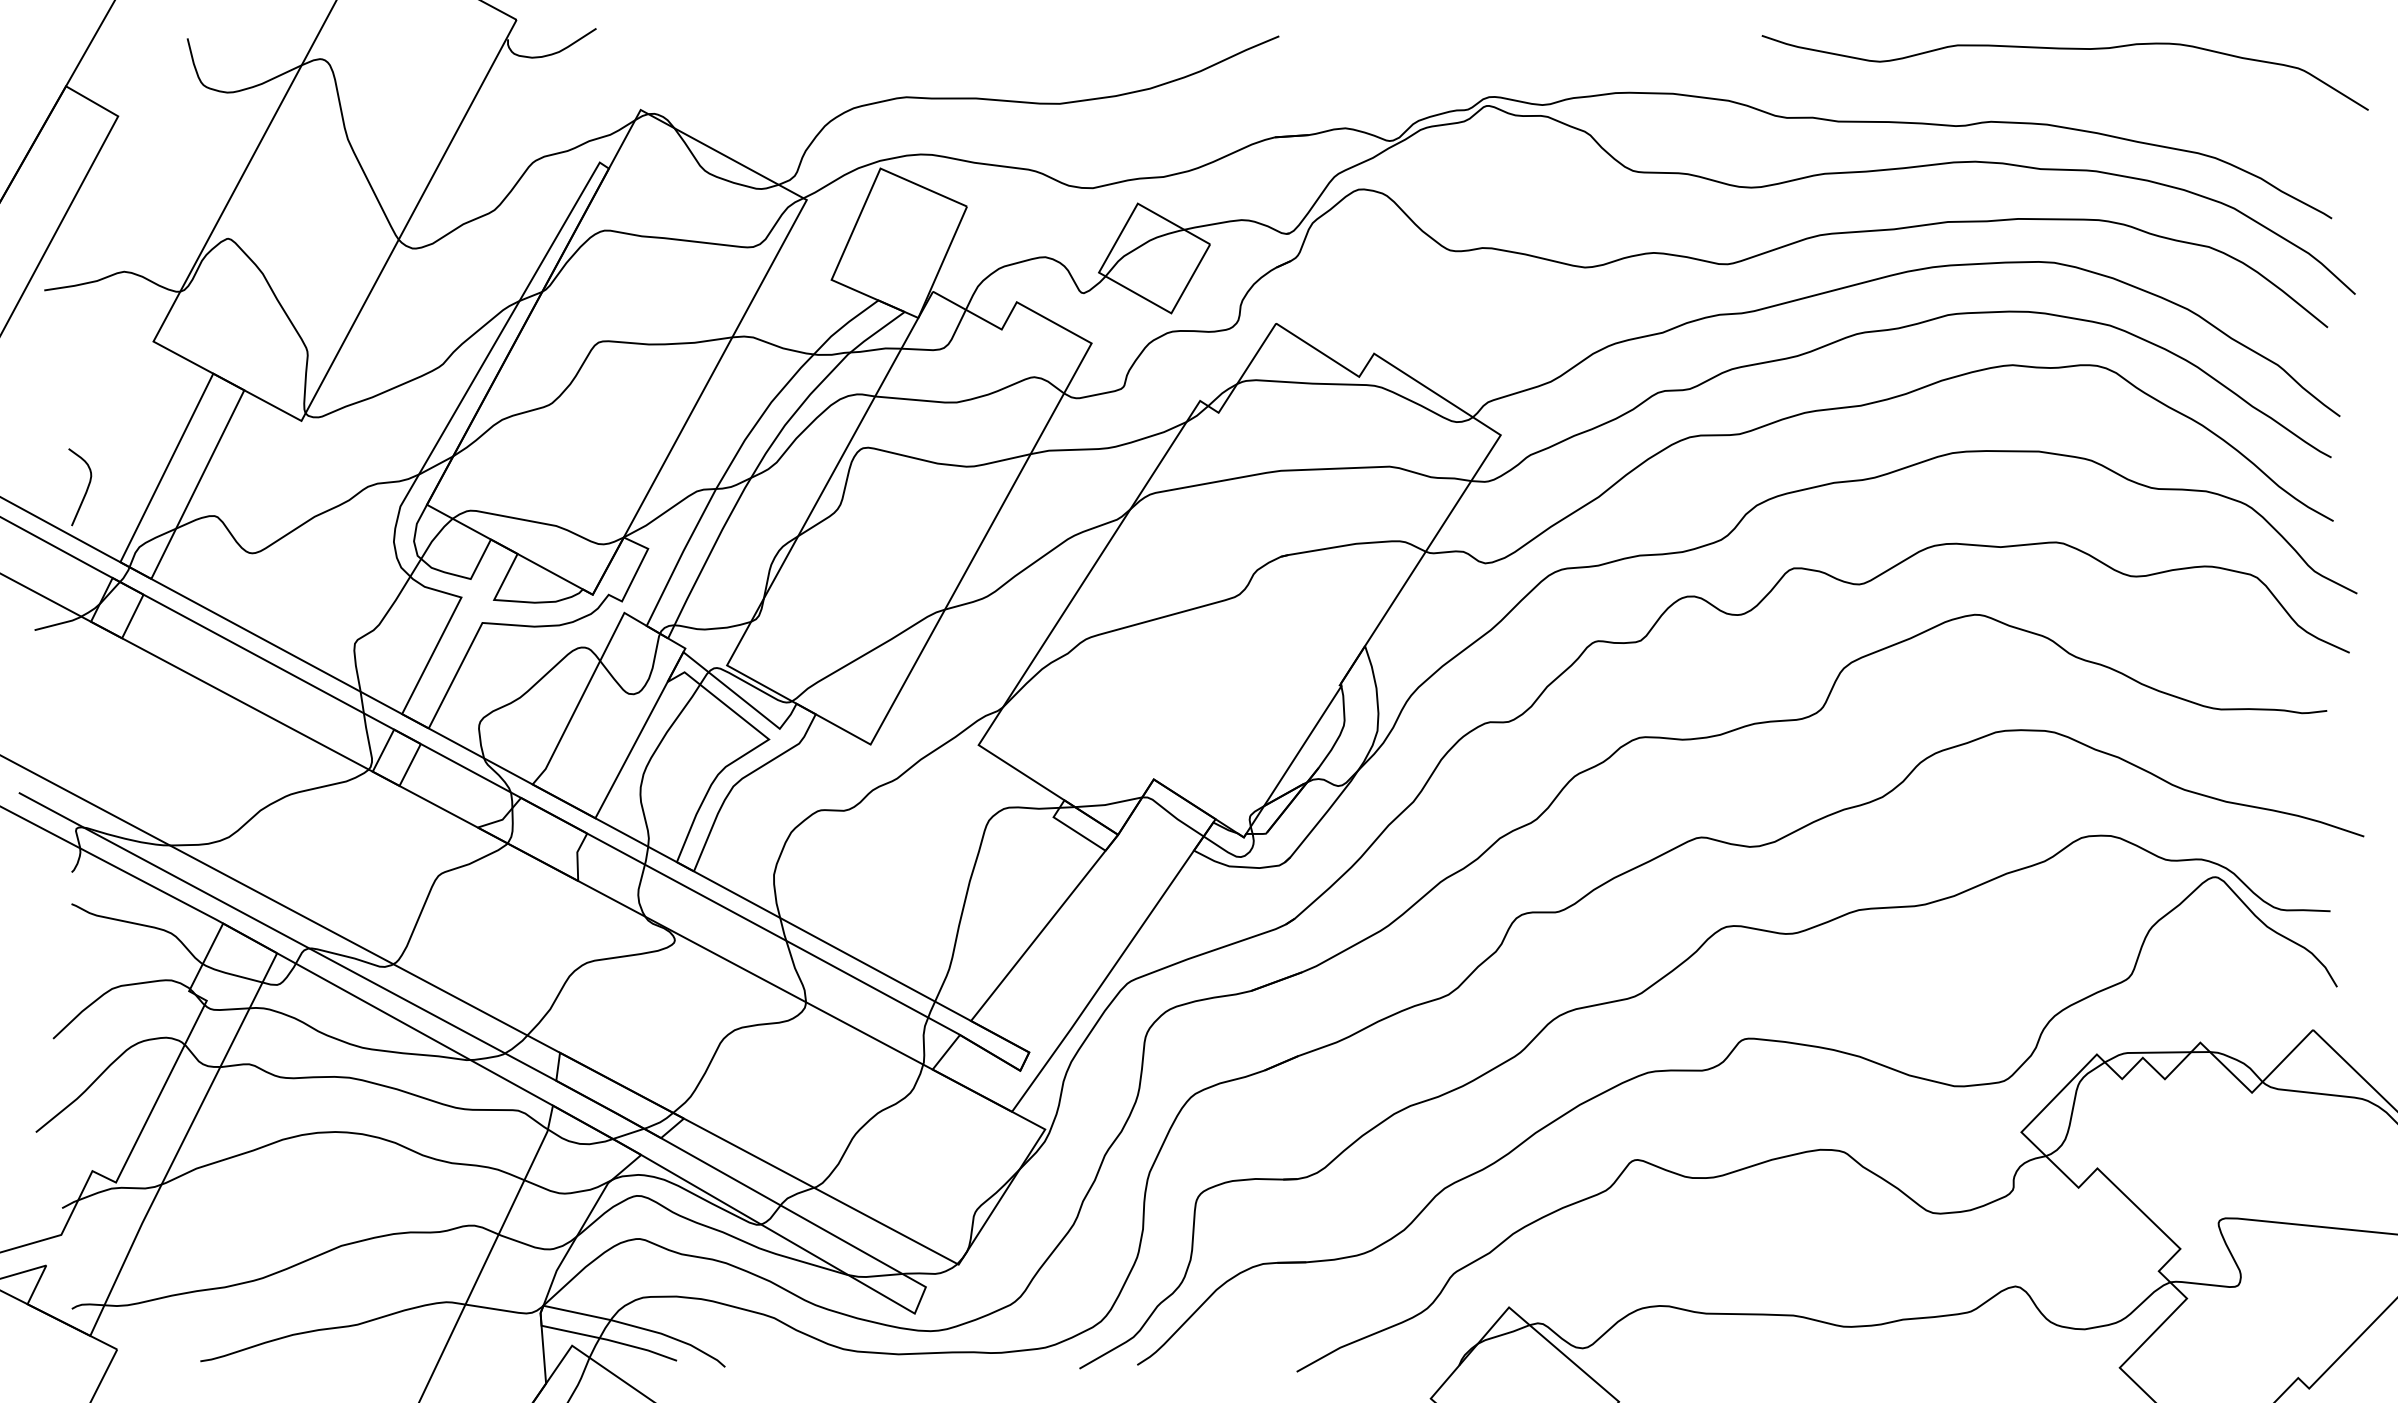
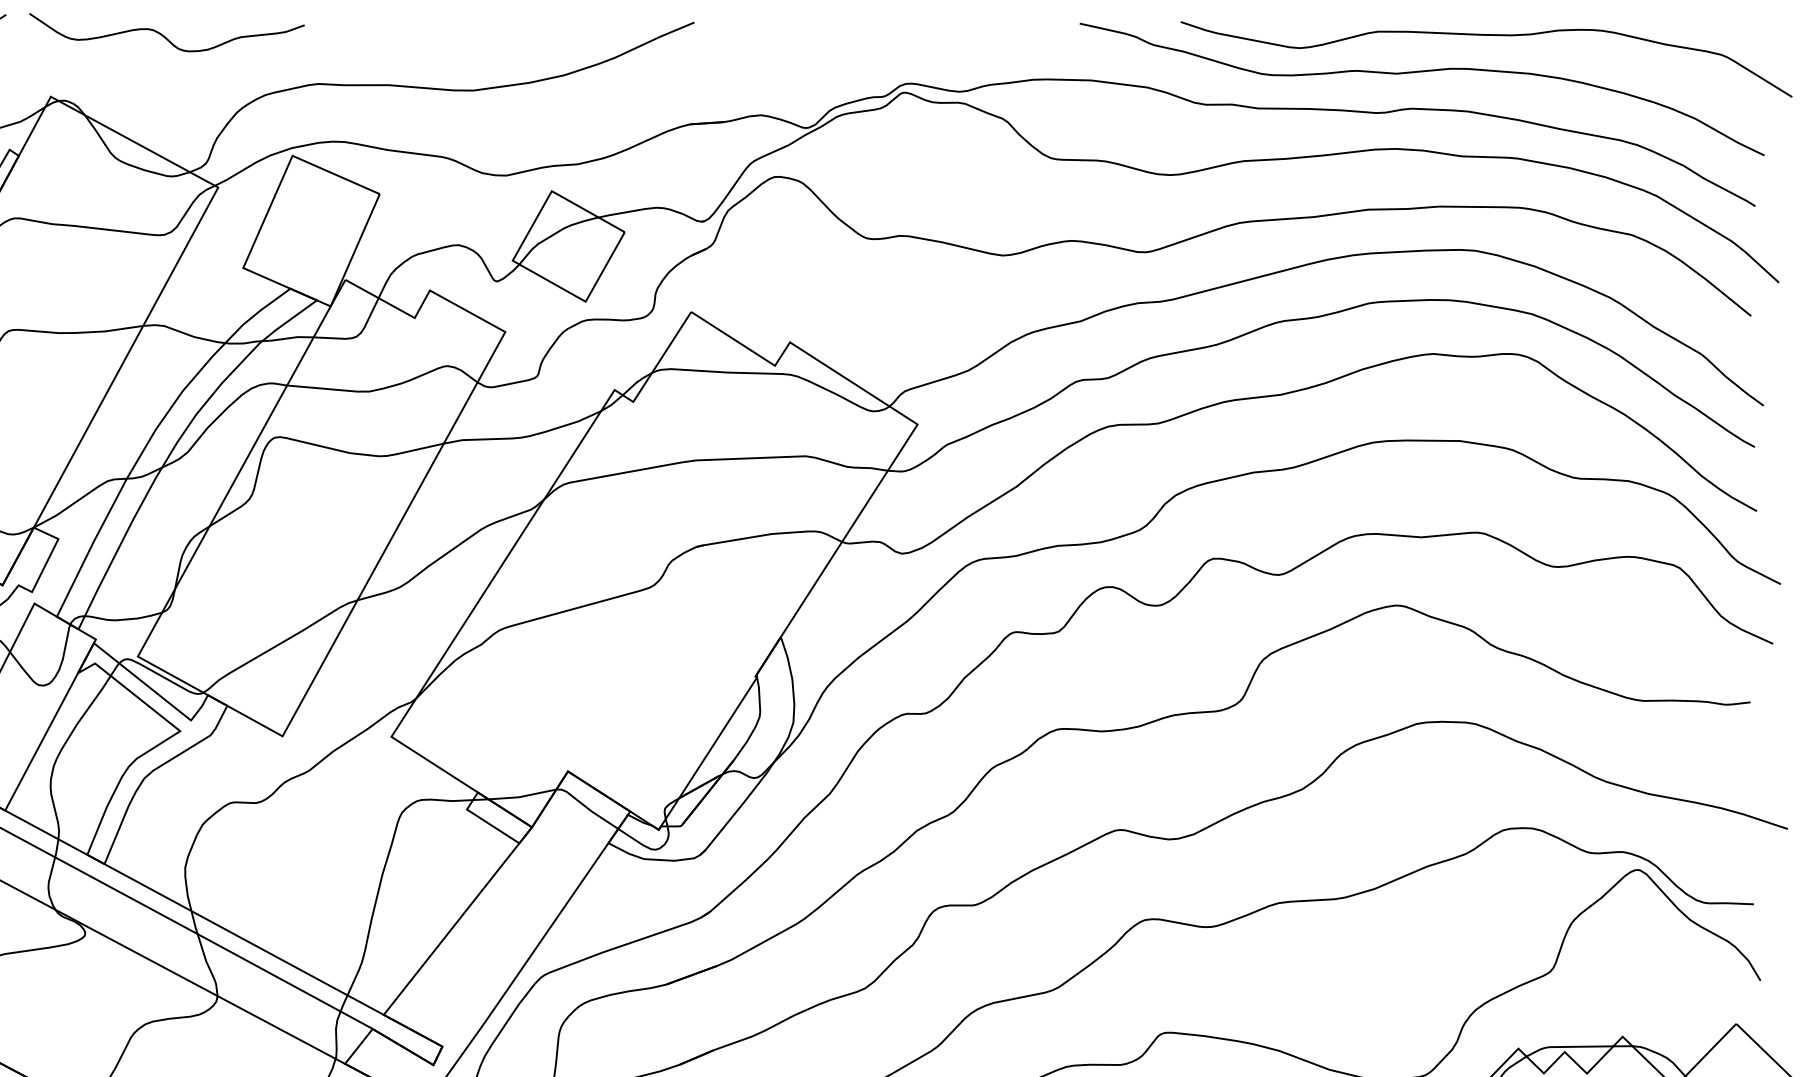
curve: (752, 48) -> (163, 34), added
curve: (1996, 86) -> (1417, 73), added

